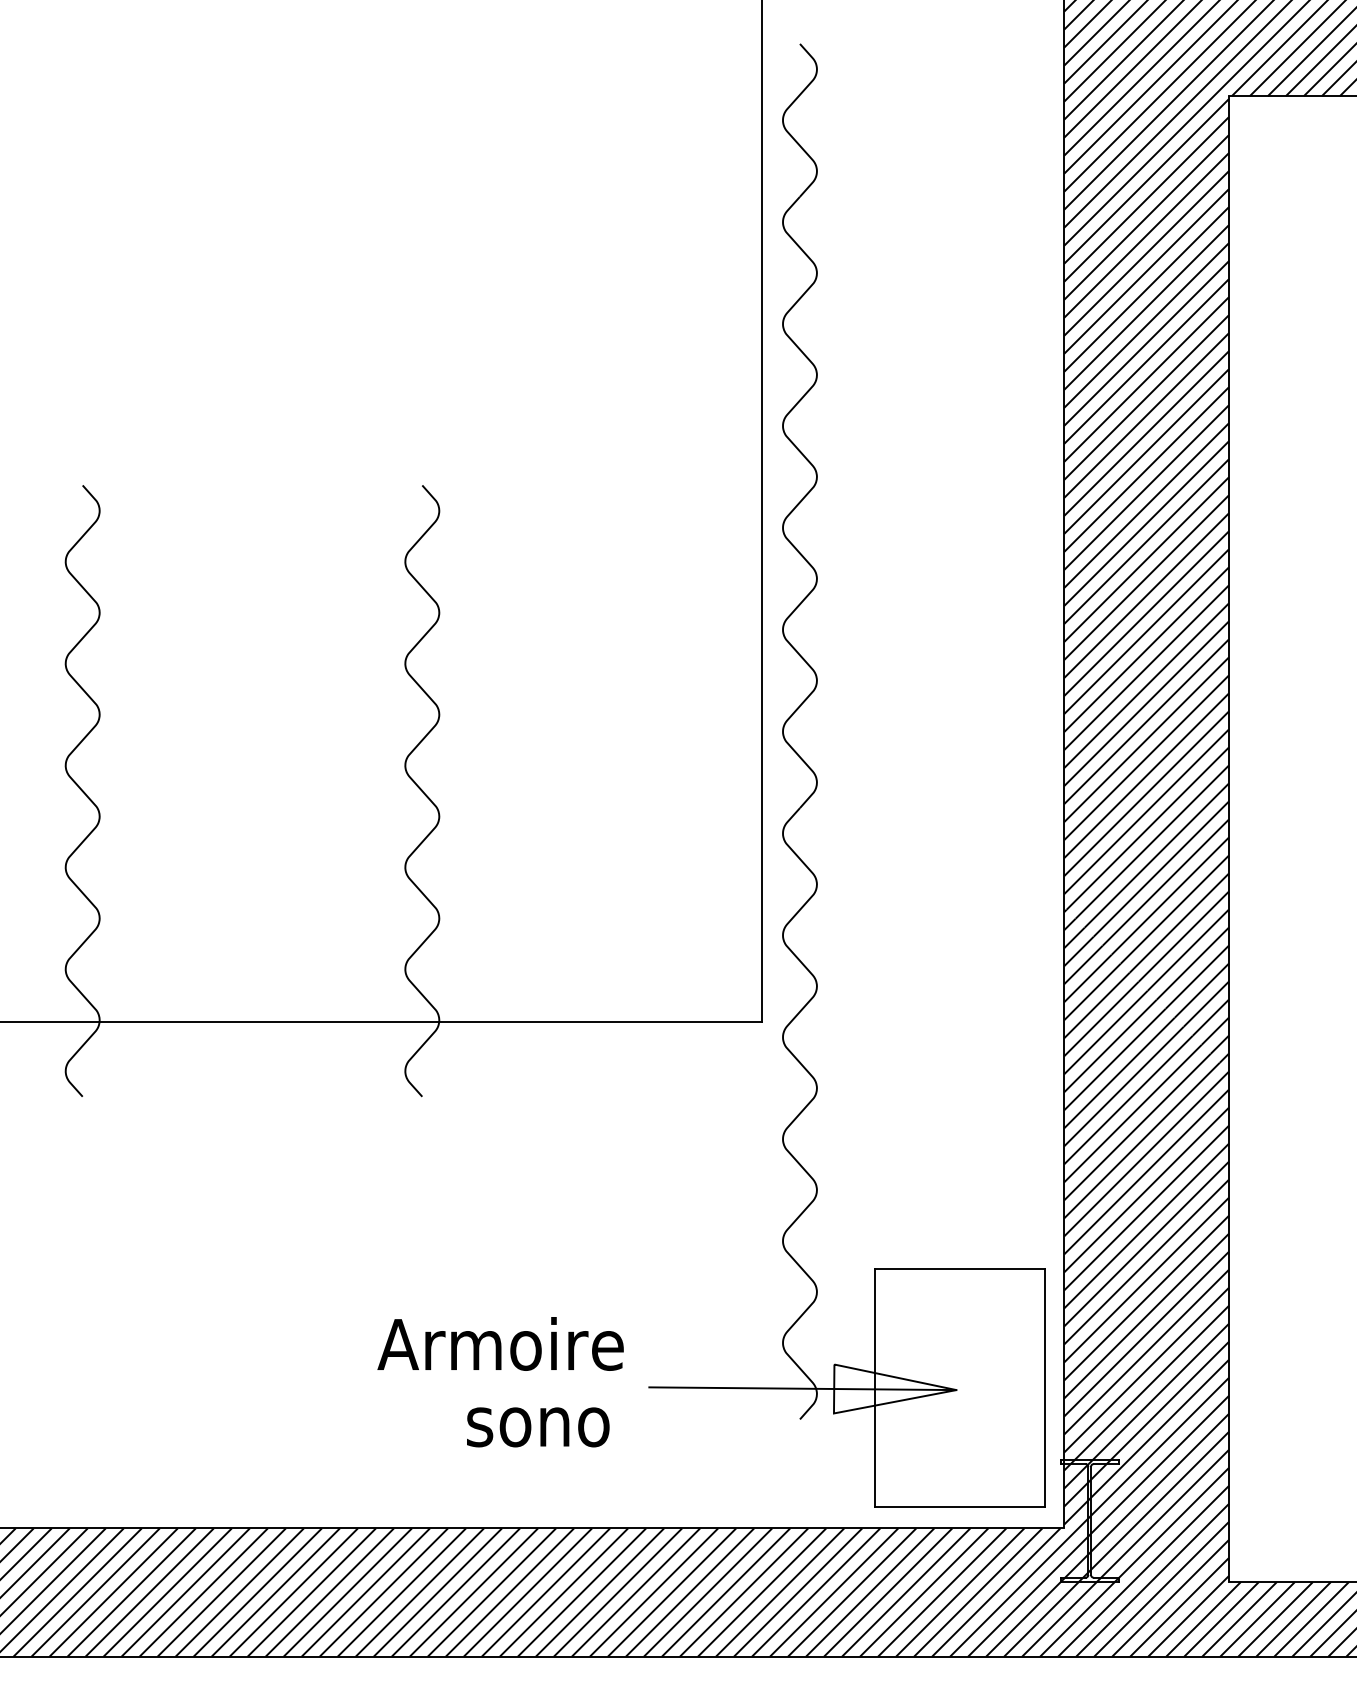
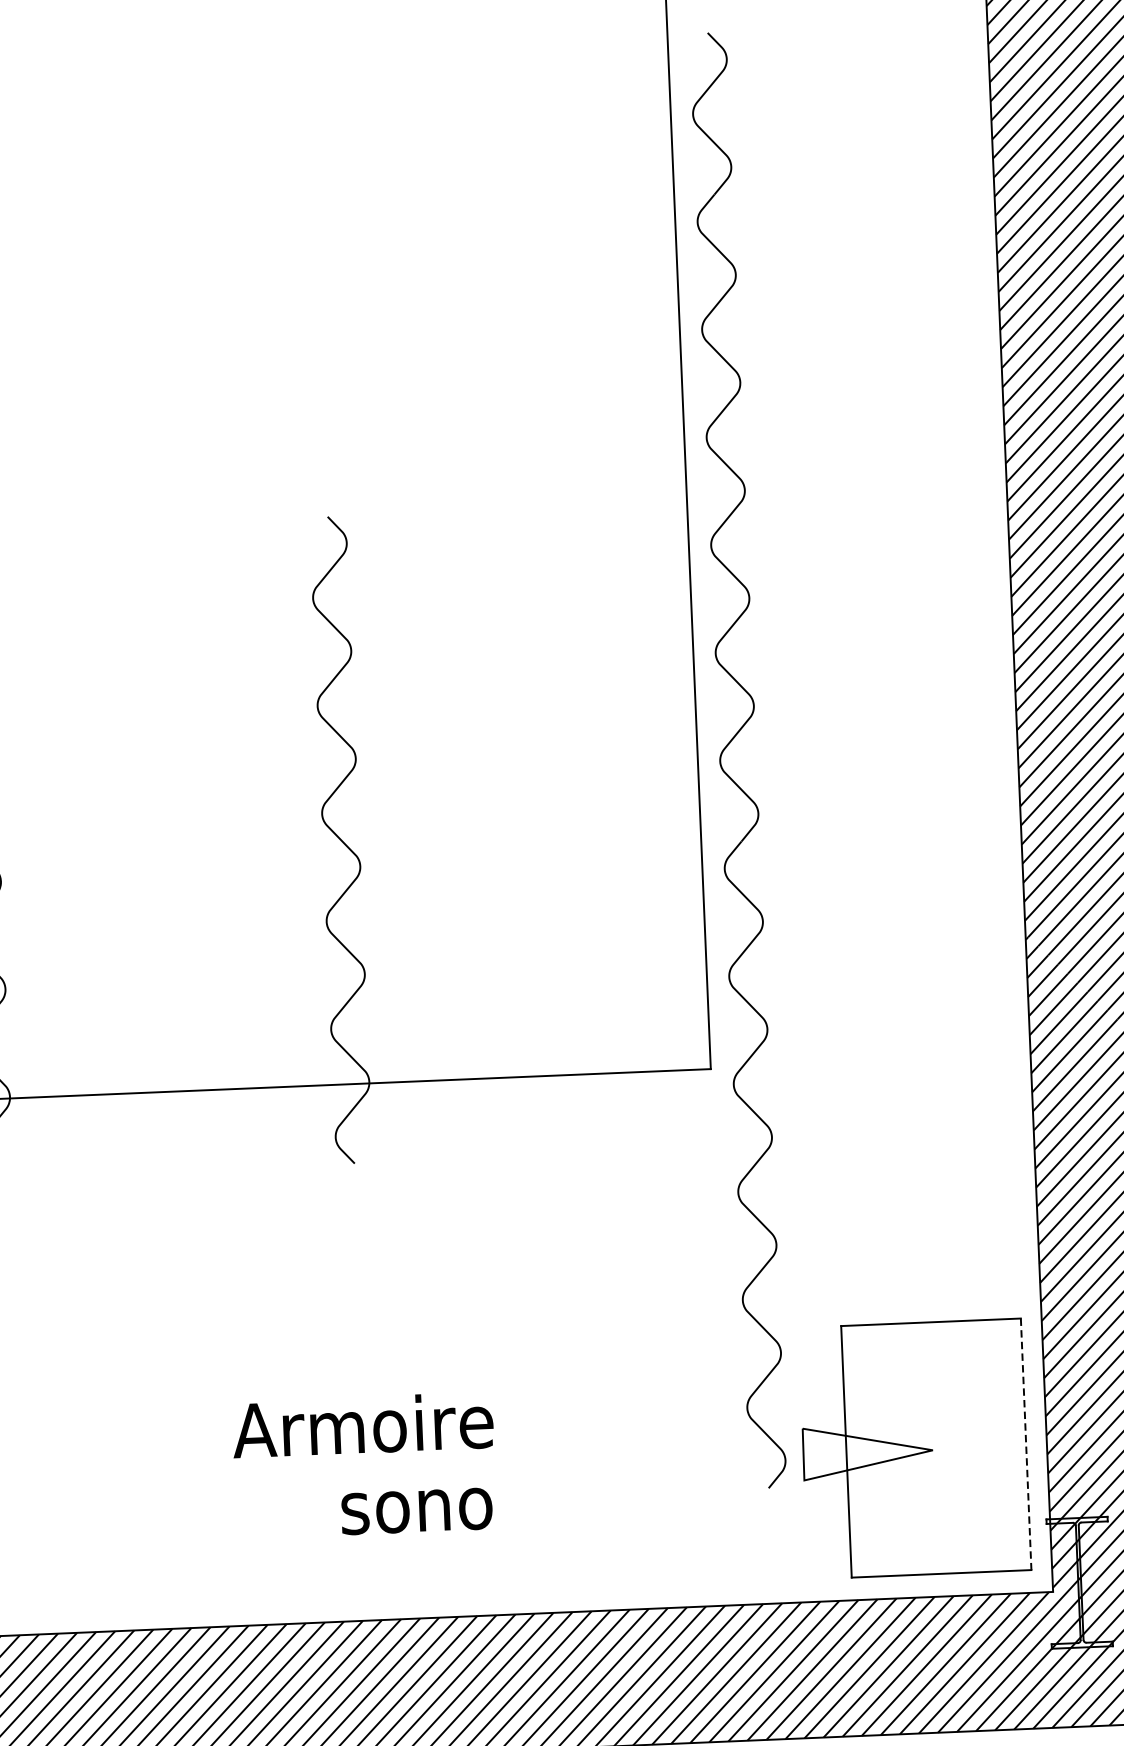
text: (500, 1343) -> (362, 1424), moved
line: (802, 1388) -> (769, 1455), removed
line: (1044, 1388) -> (1026, 1444), solid -> dashed
text: (538, 1427) -> (417, 1511), moved

